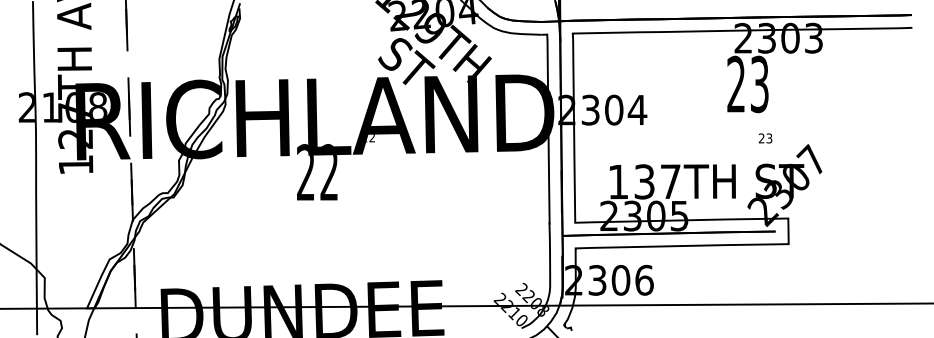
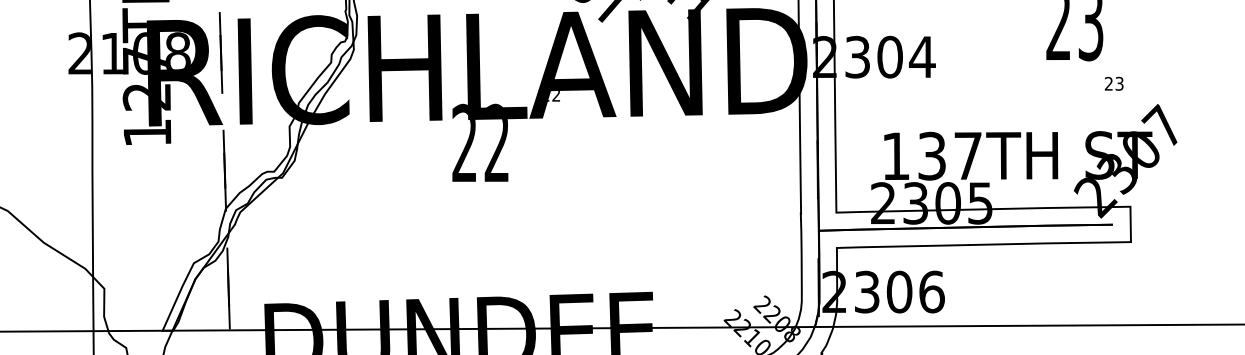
text: (765, 138) -> (1114, 83), moved

